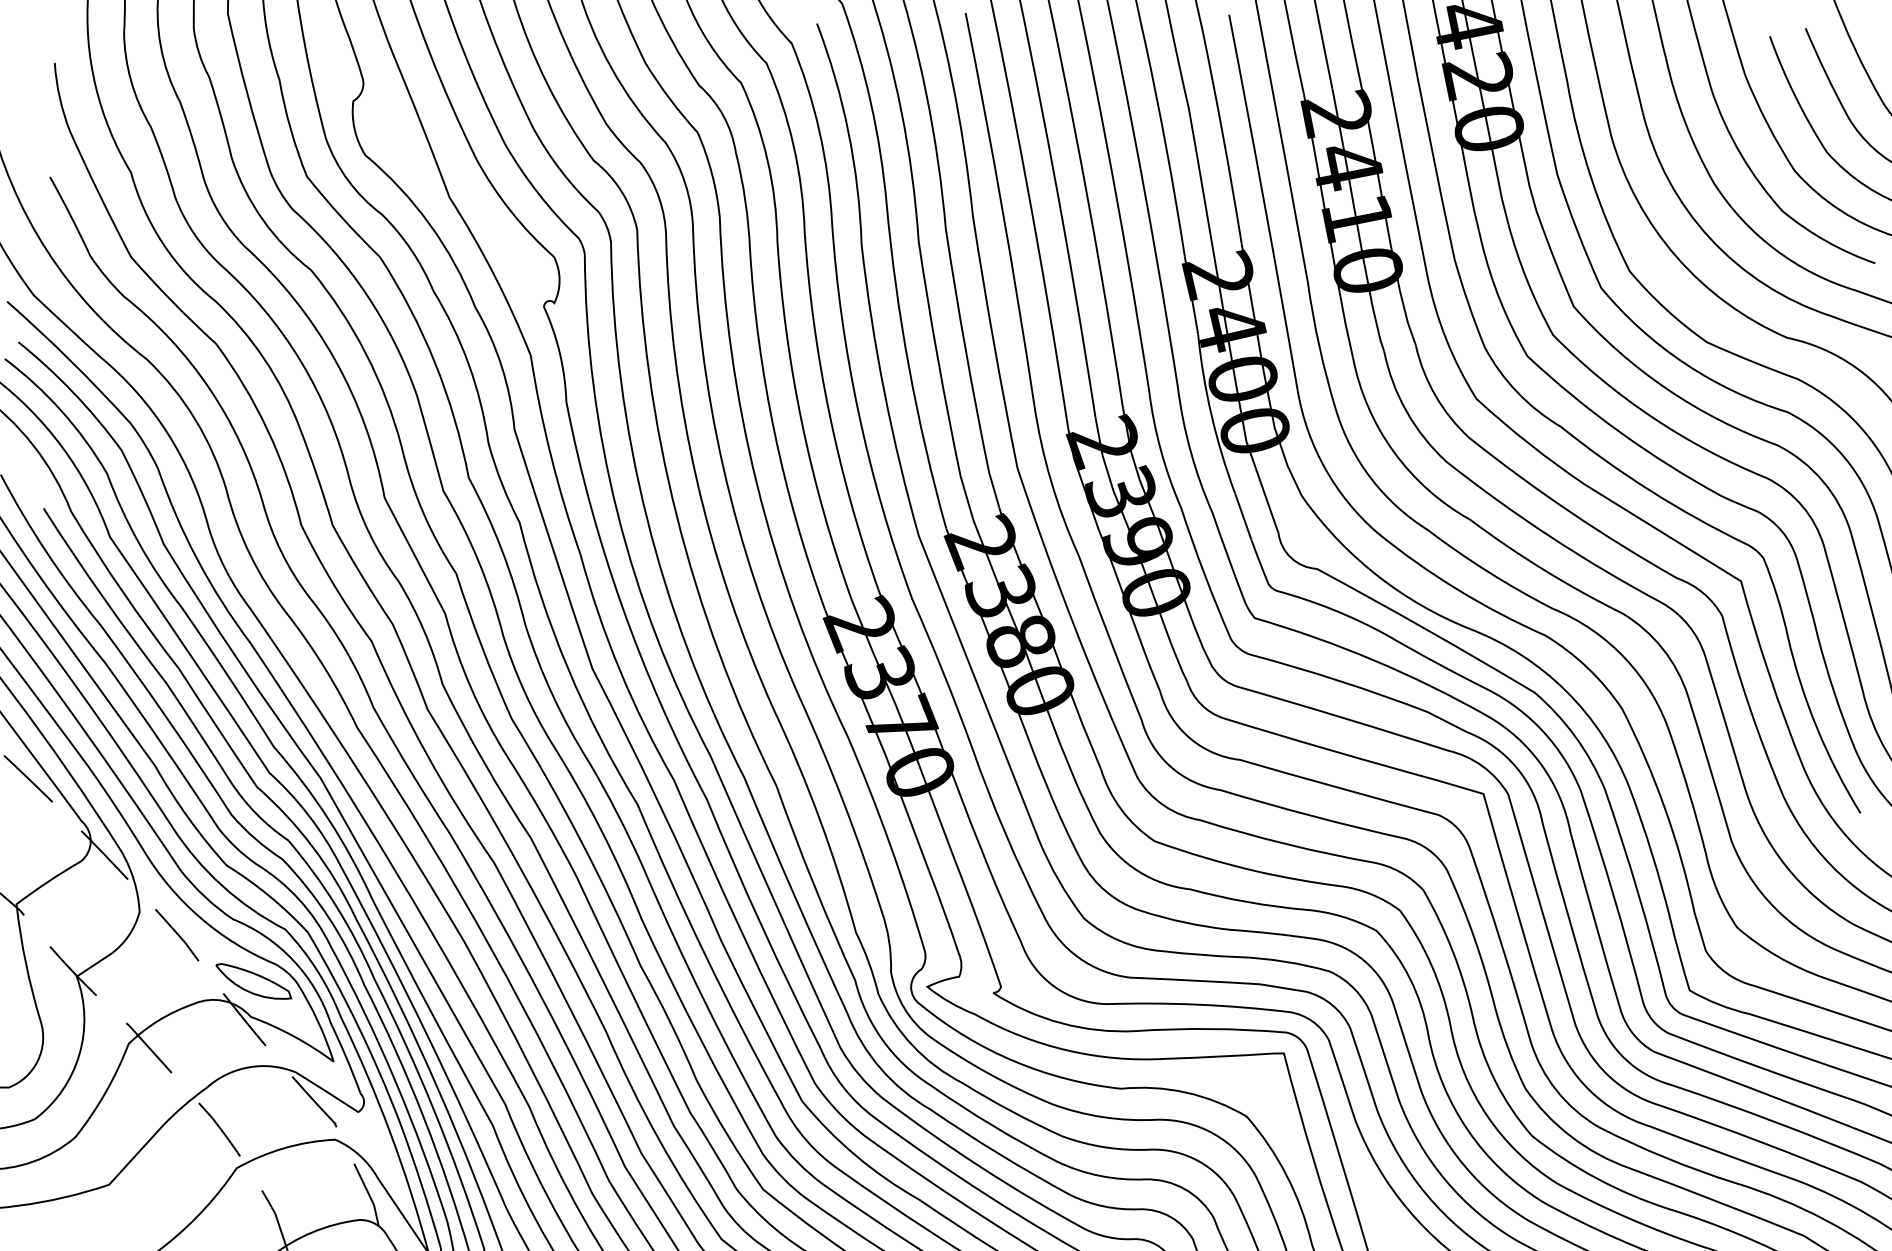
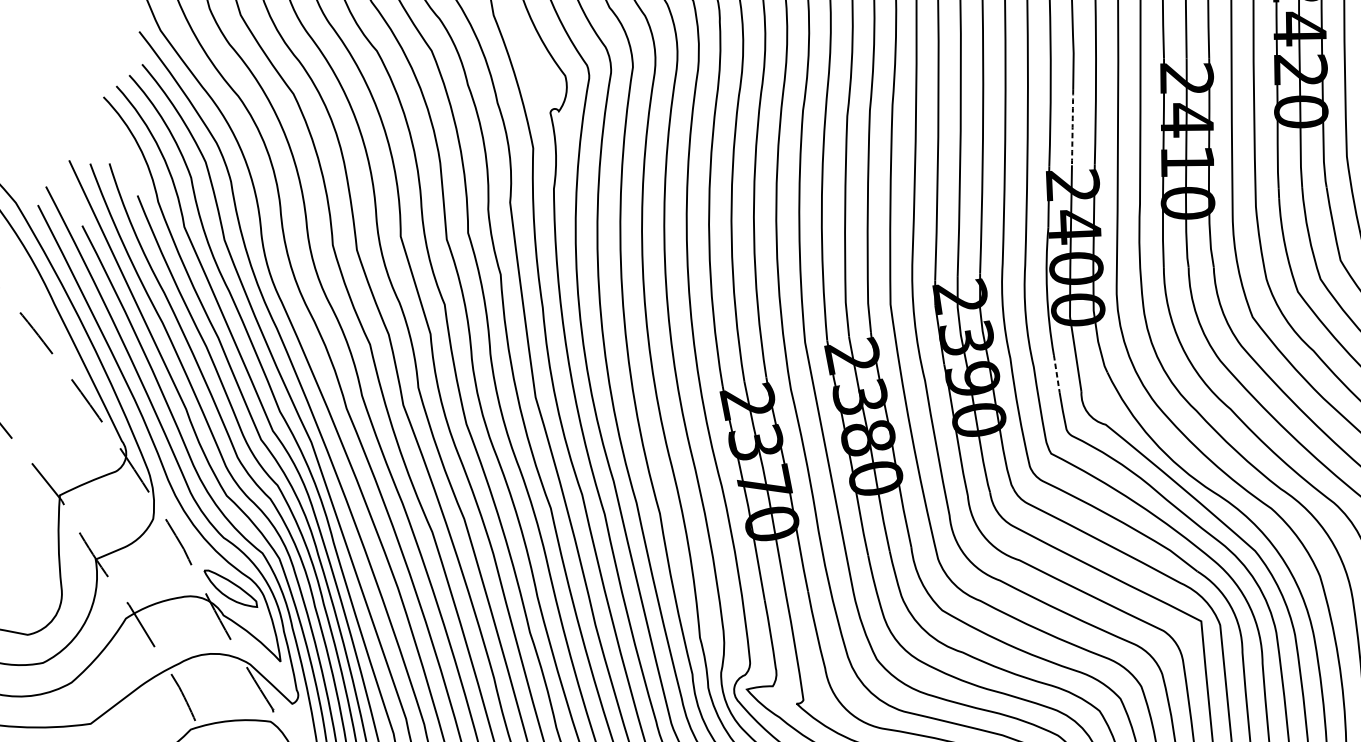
line: (1205, 202) -> (1072, 127), solid -> dashed
line: (1243, 516) -> (1057, 374), solid -> dashed

